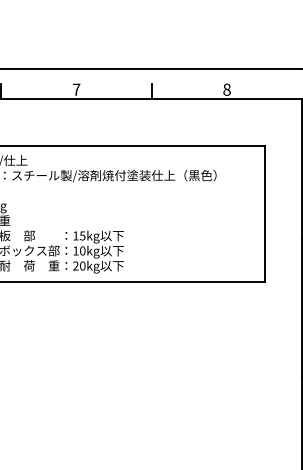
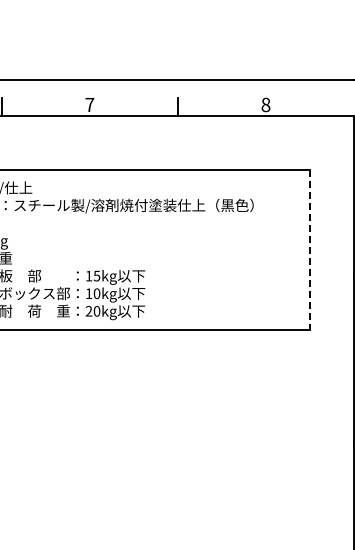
line: (265, 214) -> (310, 250), solid -> dashed

